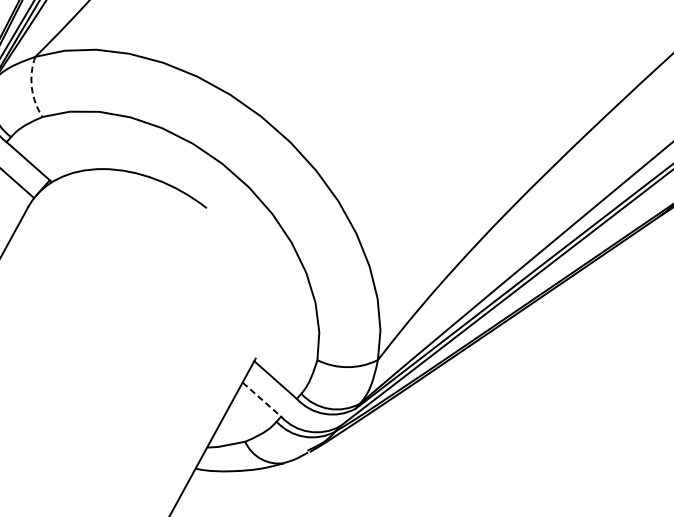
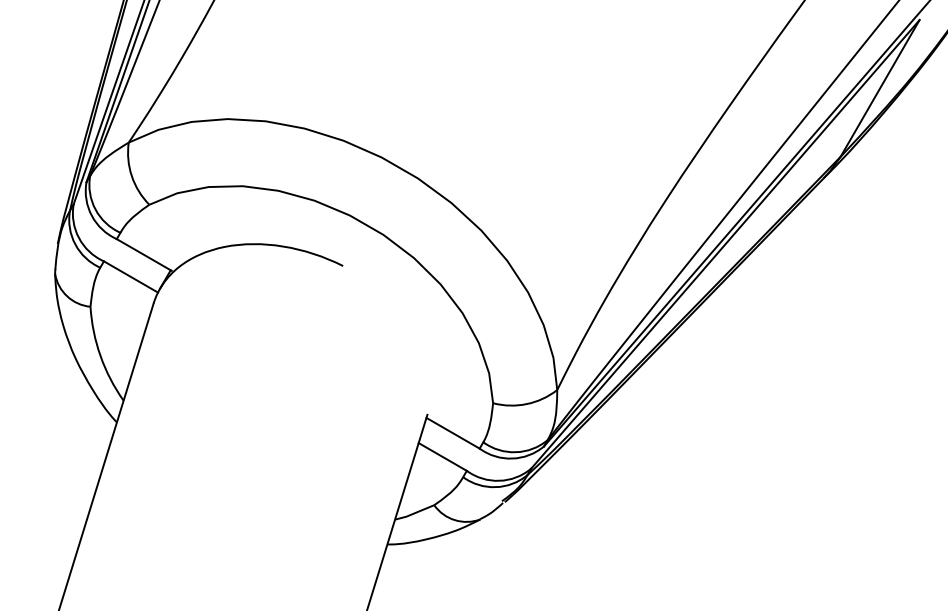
arc: (31, 88) -> (131, 176), dashed -> solid
line: (261, 399) -> (442, 456), dashed -> solid

